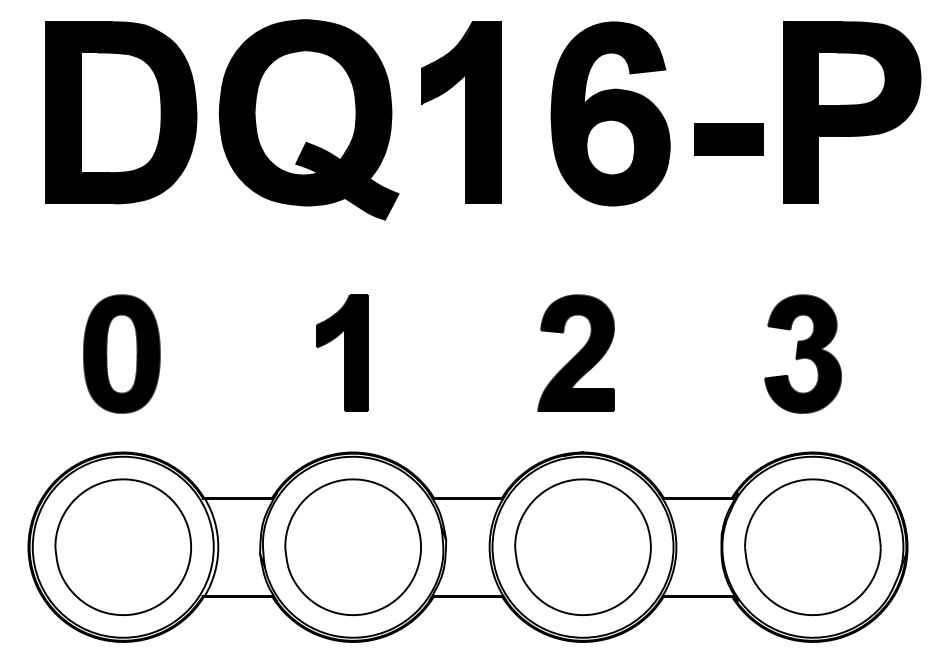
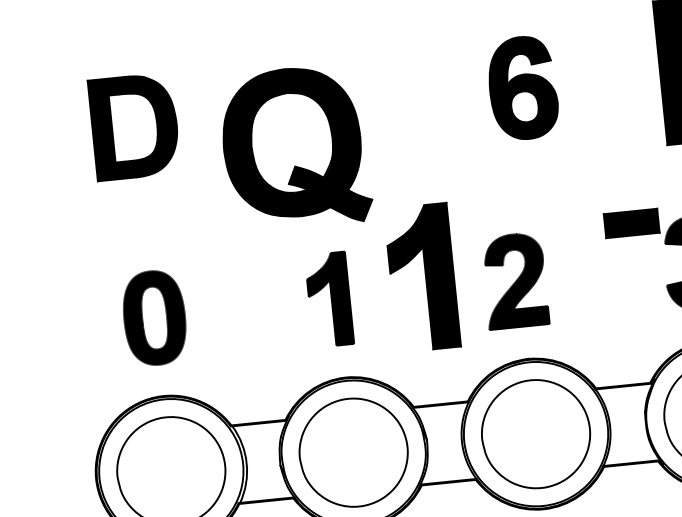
part: (121, 112) -> (134, 126), size x0.7
part: (461, 112) -> (422, 277), moved
part: (610, 113) -> (522, 87), size x0.7
part: (308, 119) -> (294, 147), moved
part: (728, 139) -> (631, 223), moved

